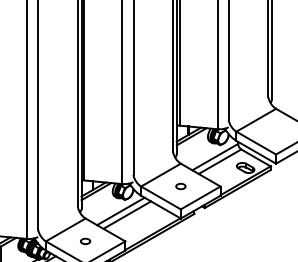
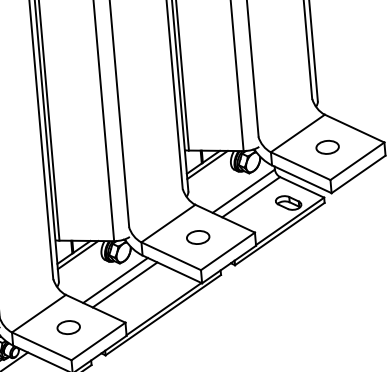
part: (275, 131) -> (326, 147), added
part: (180, 186) -> (197, 237), size x1.67
part: (85, 241) -> (68, 327), size x1.67

